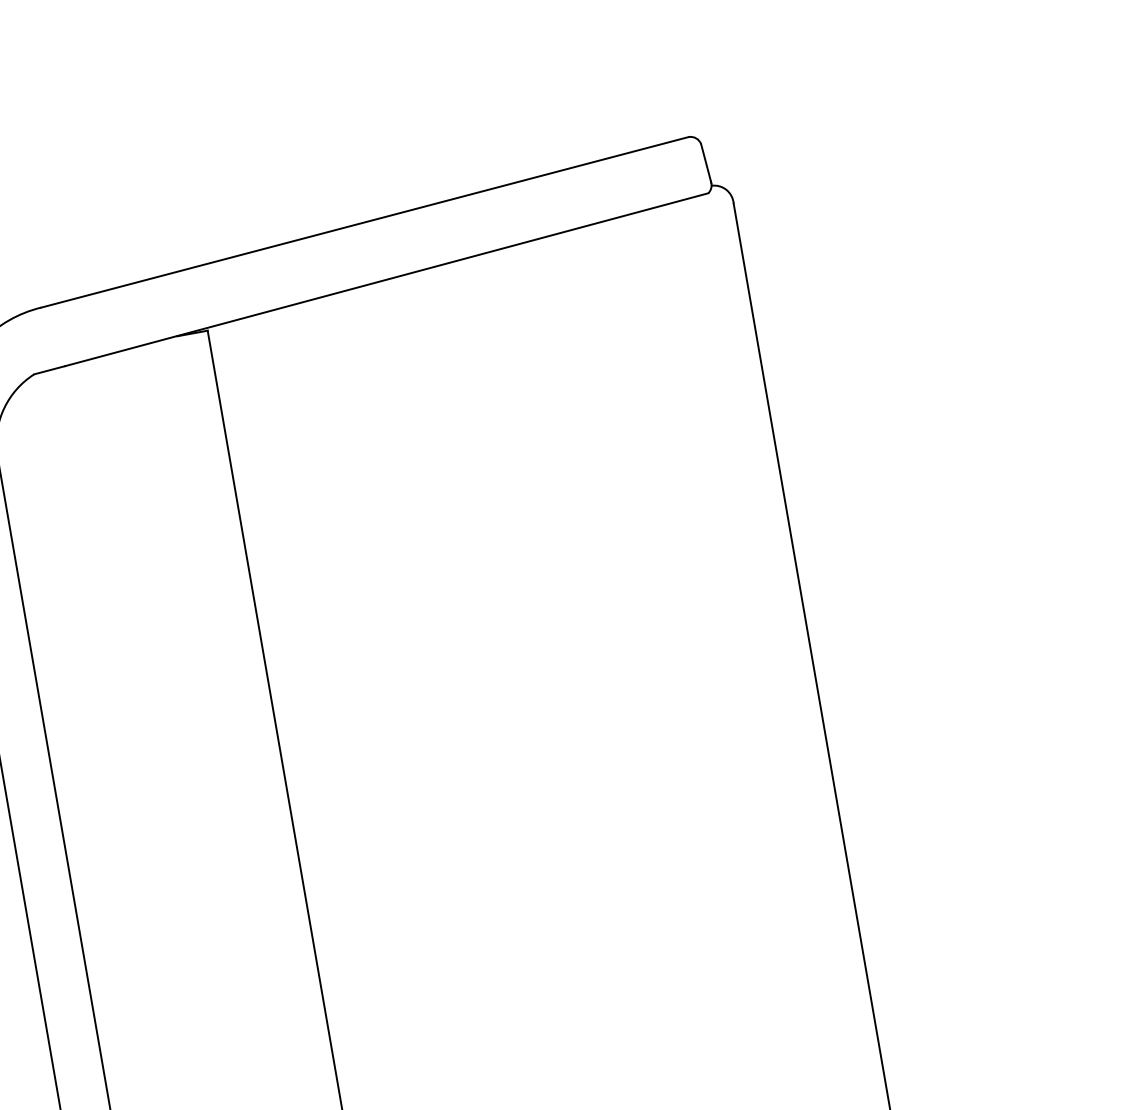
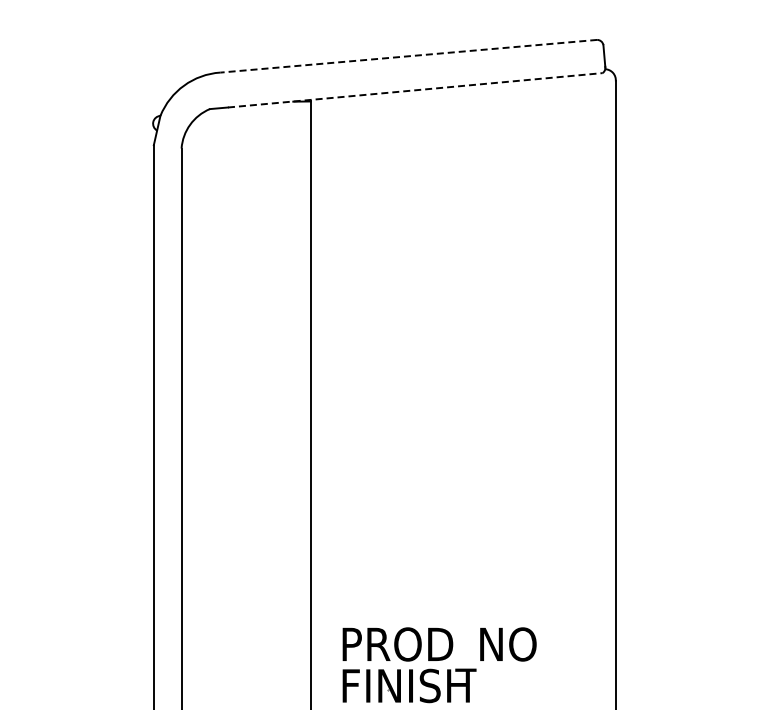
line: (364, 222) -> (408, 56), solid -> dashed
line: (387, 279) -> (415, 90), solid -> dashed

